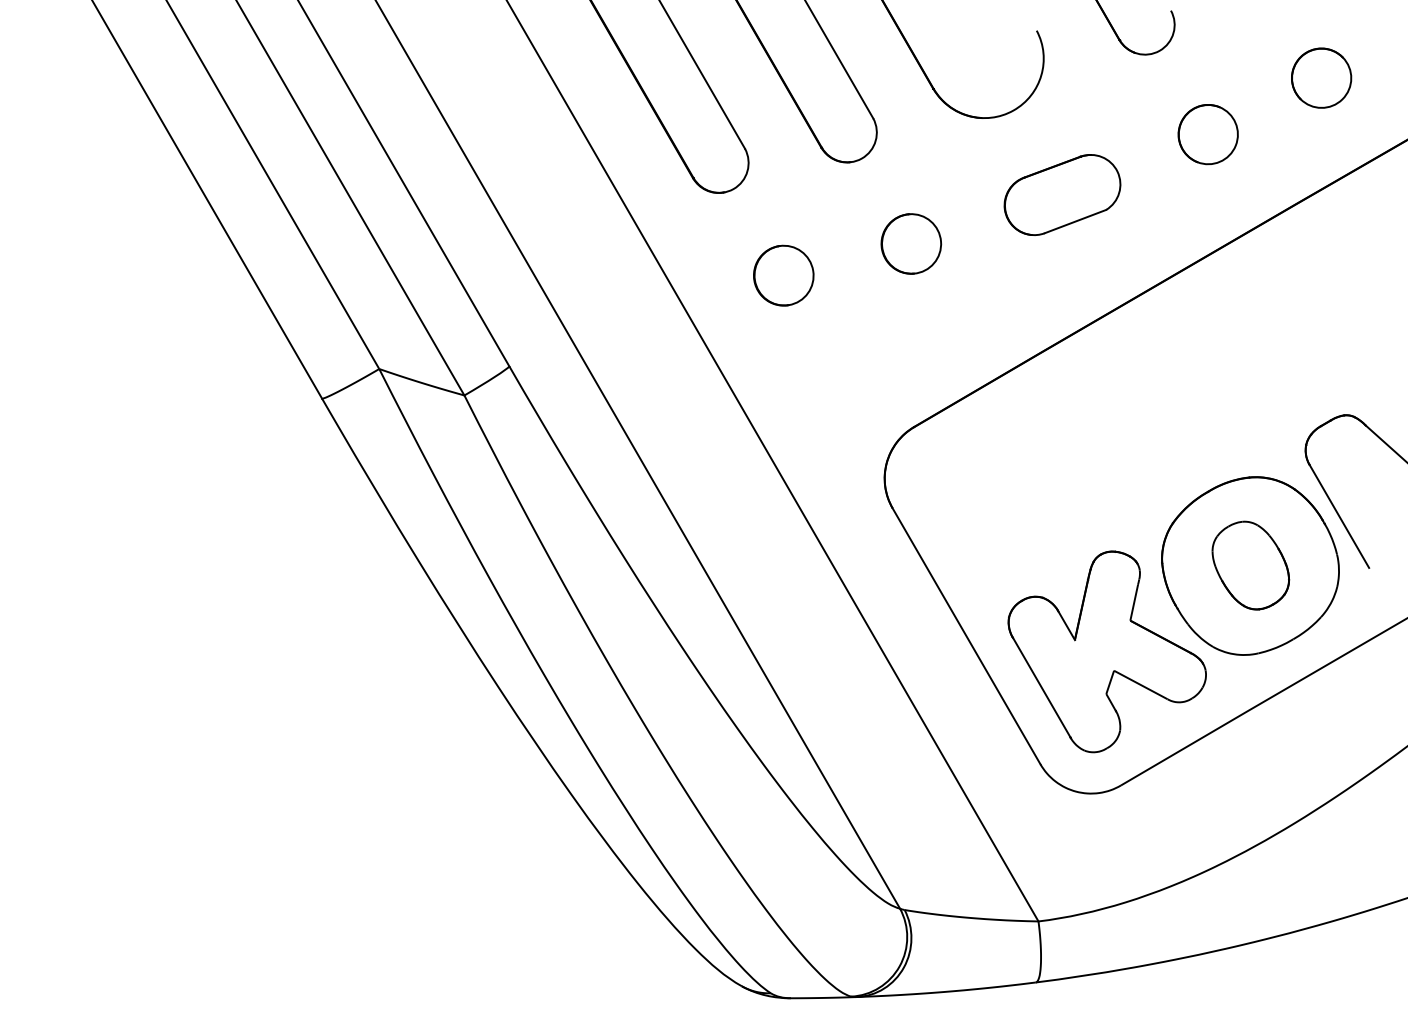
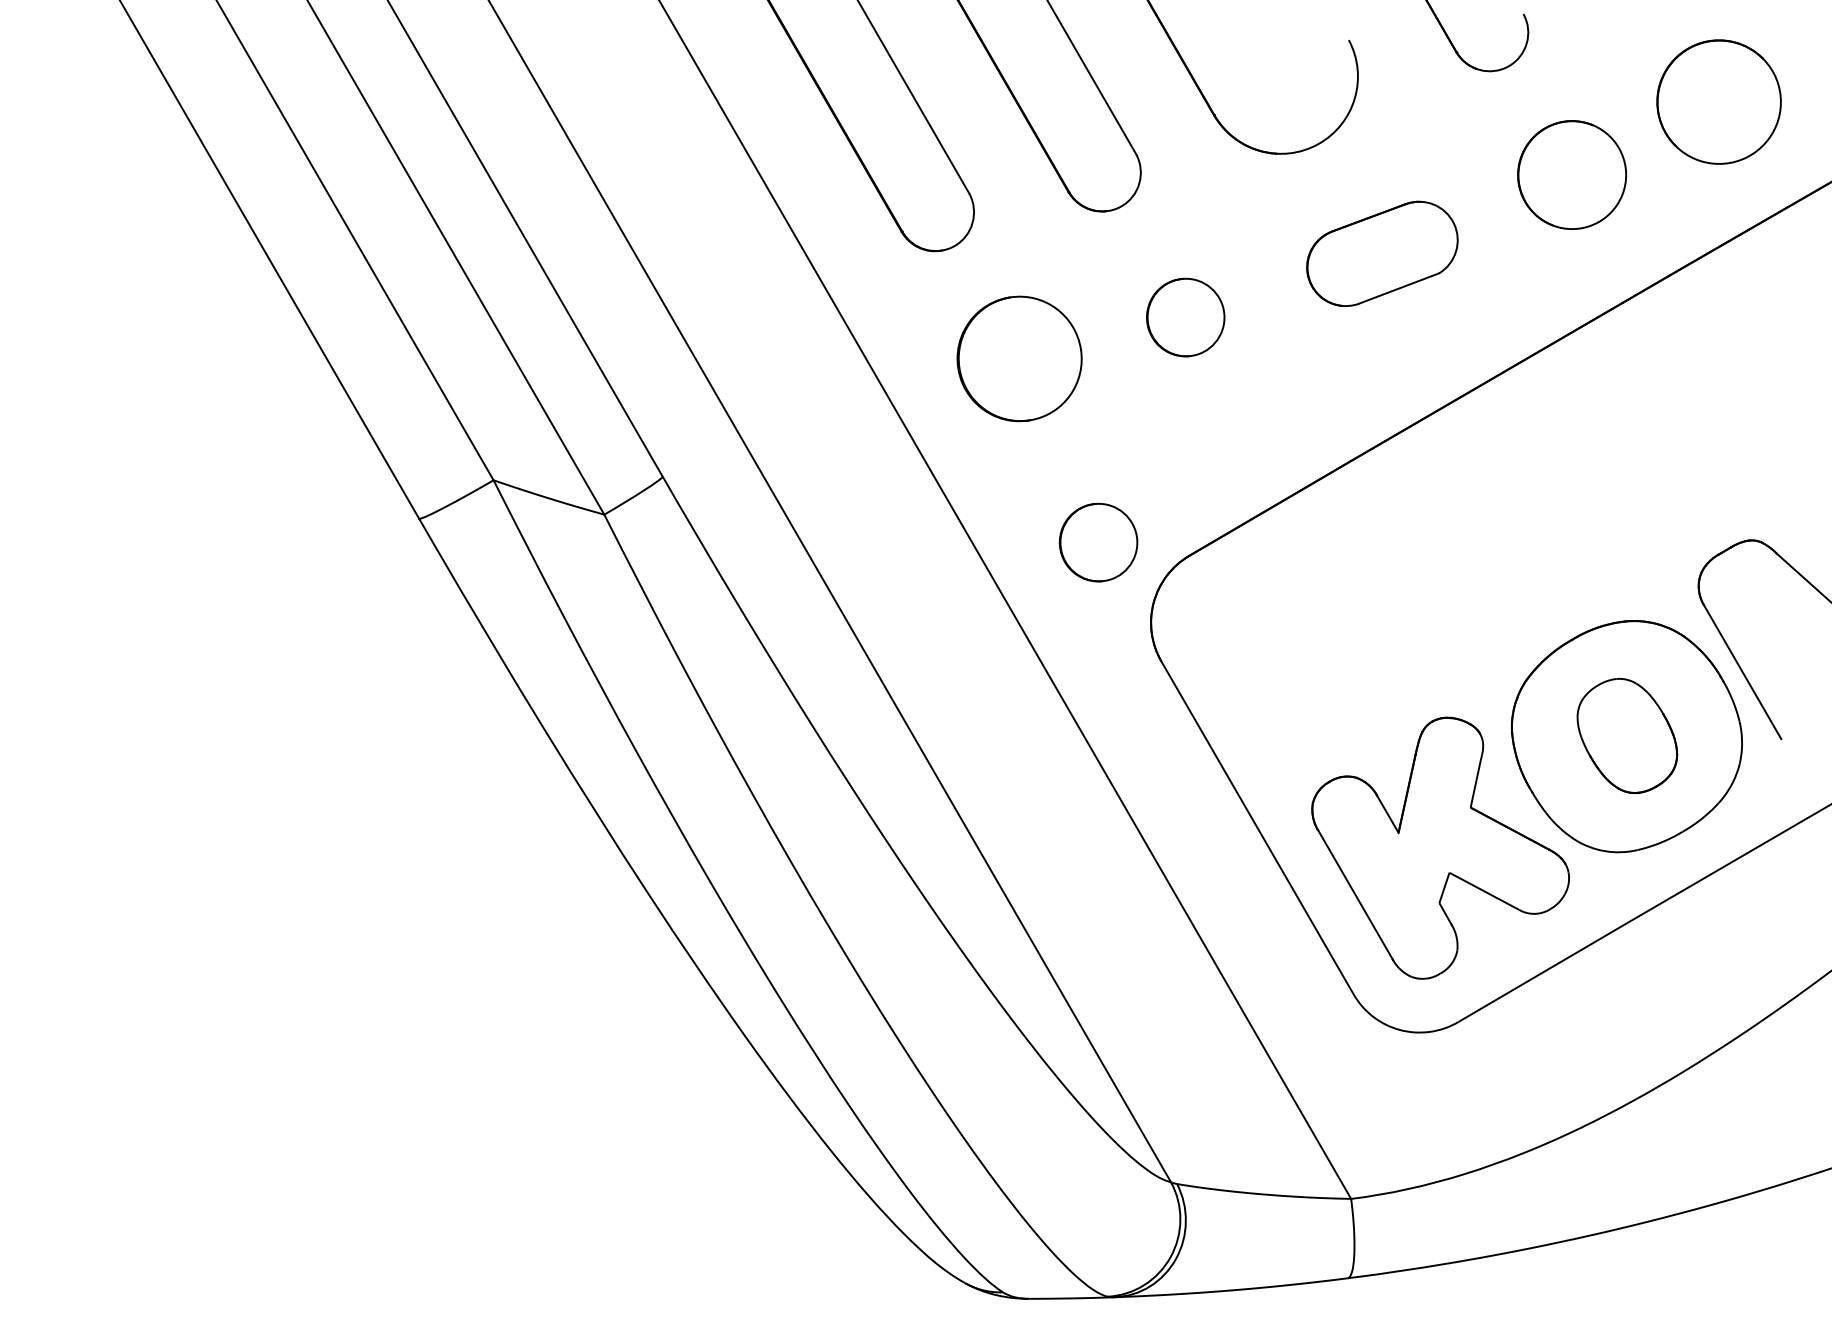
part: (1321, 77) -> (1719, 101), size x1.6
part: (1207, 134) -> (1571, 175), size x1.4
part: (783, 275) -> (1019, 358), size x1.6
part: (844, 416) -> (1098, 542), added

